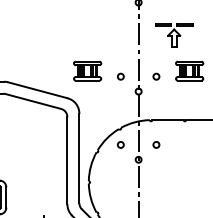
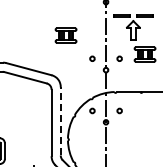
part: (173, 34) -> (132, 26), size x1.4
part: (86, 71) -> (65, 35), moved
line: (79, 157) -> (60, 120), solid -> dashed

